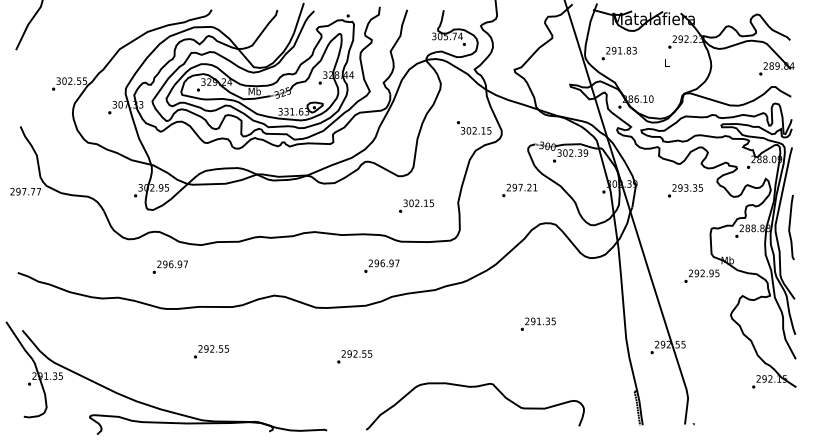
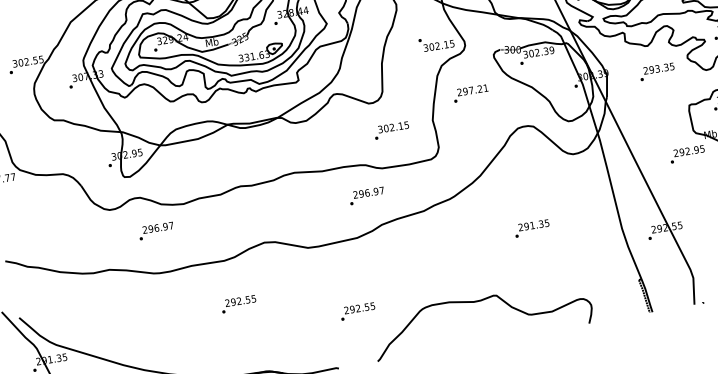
text: (519, 190) -> (470, 93), moved
text: (211, 351) -> (238, 303), moved
text: (354, 356) -> (357, 311), moved

